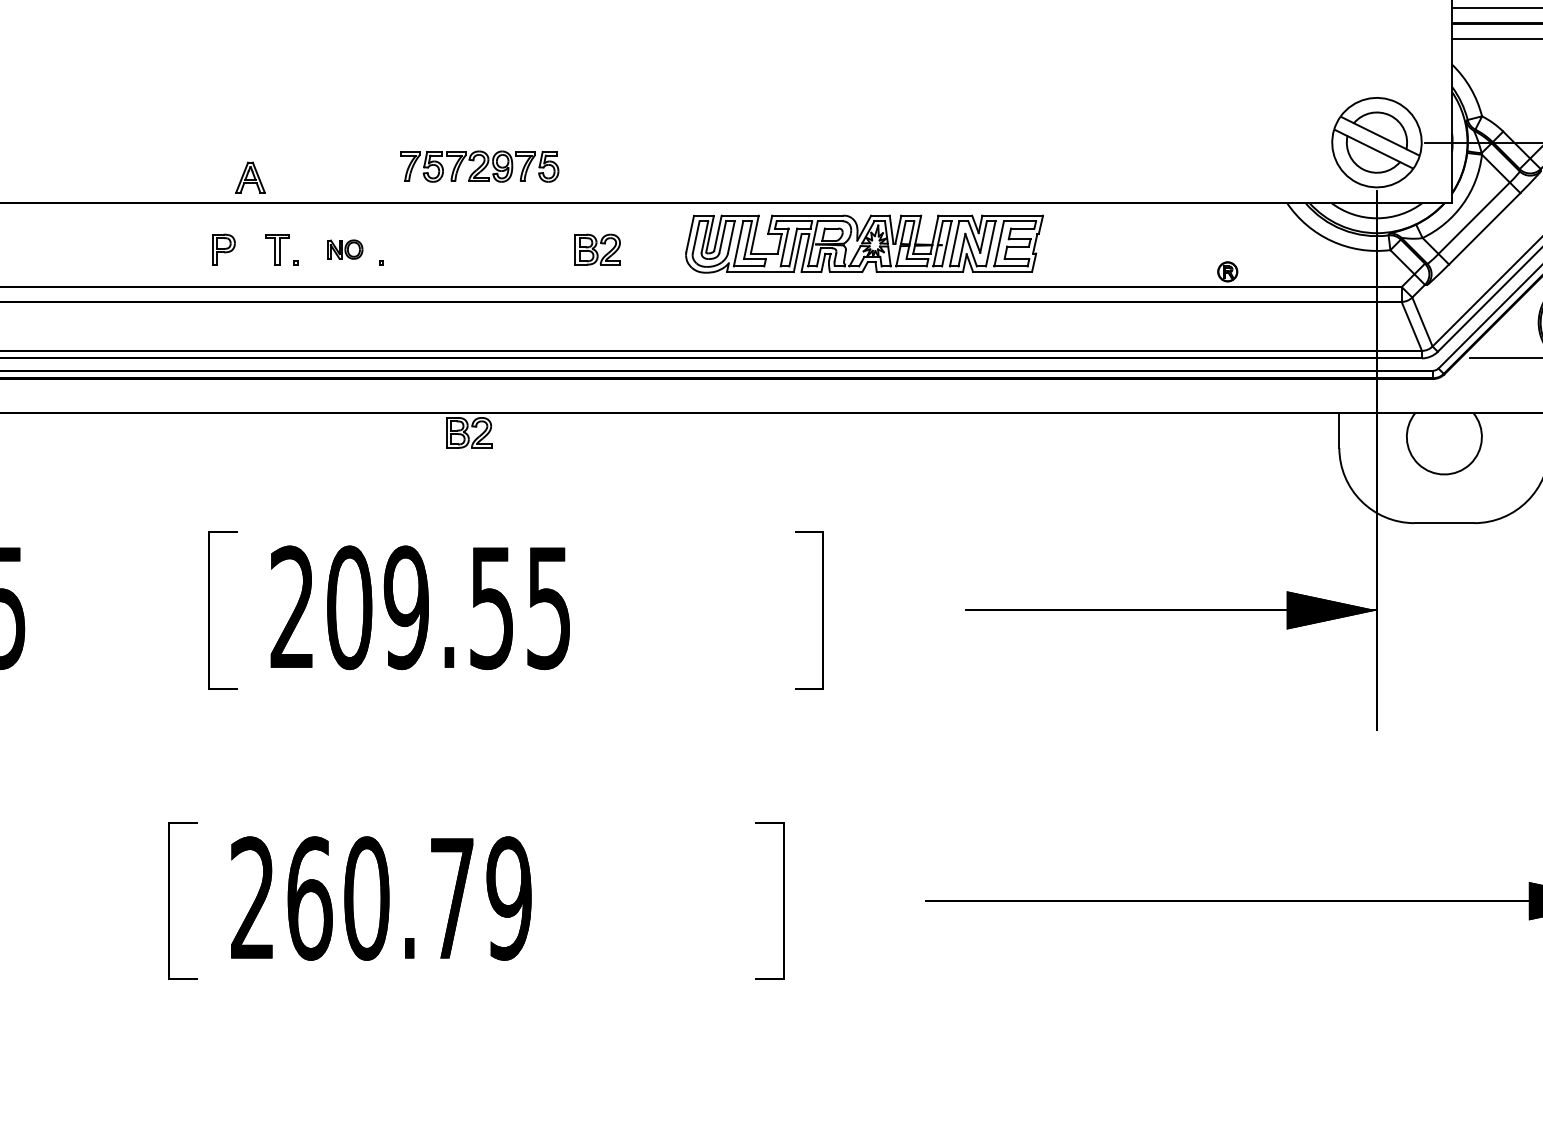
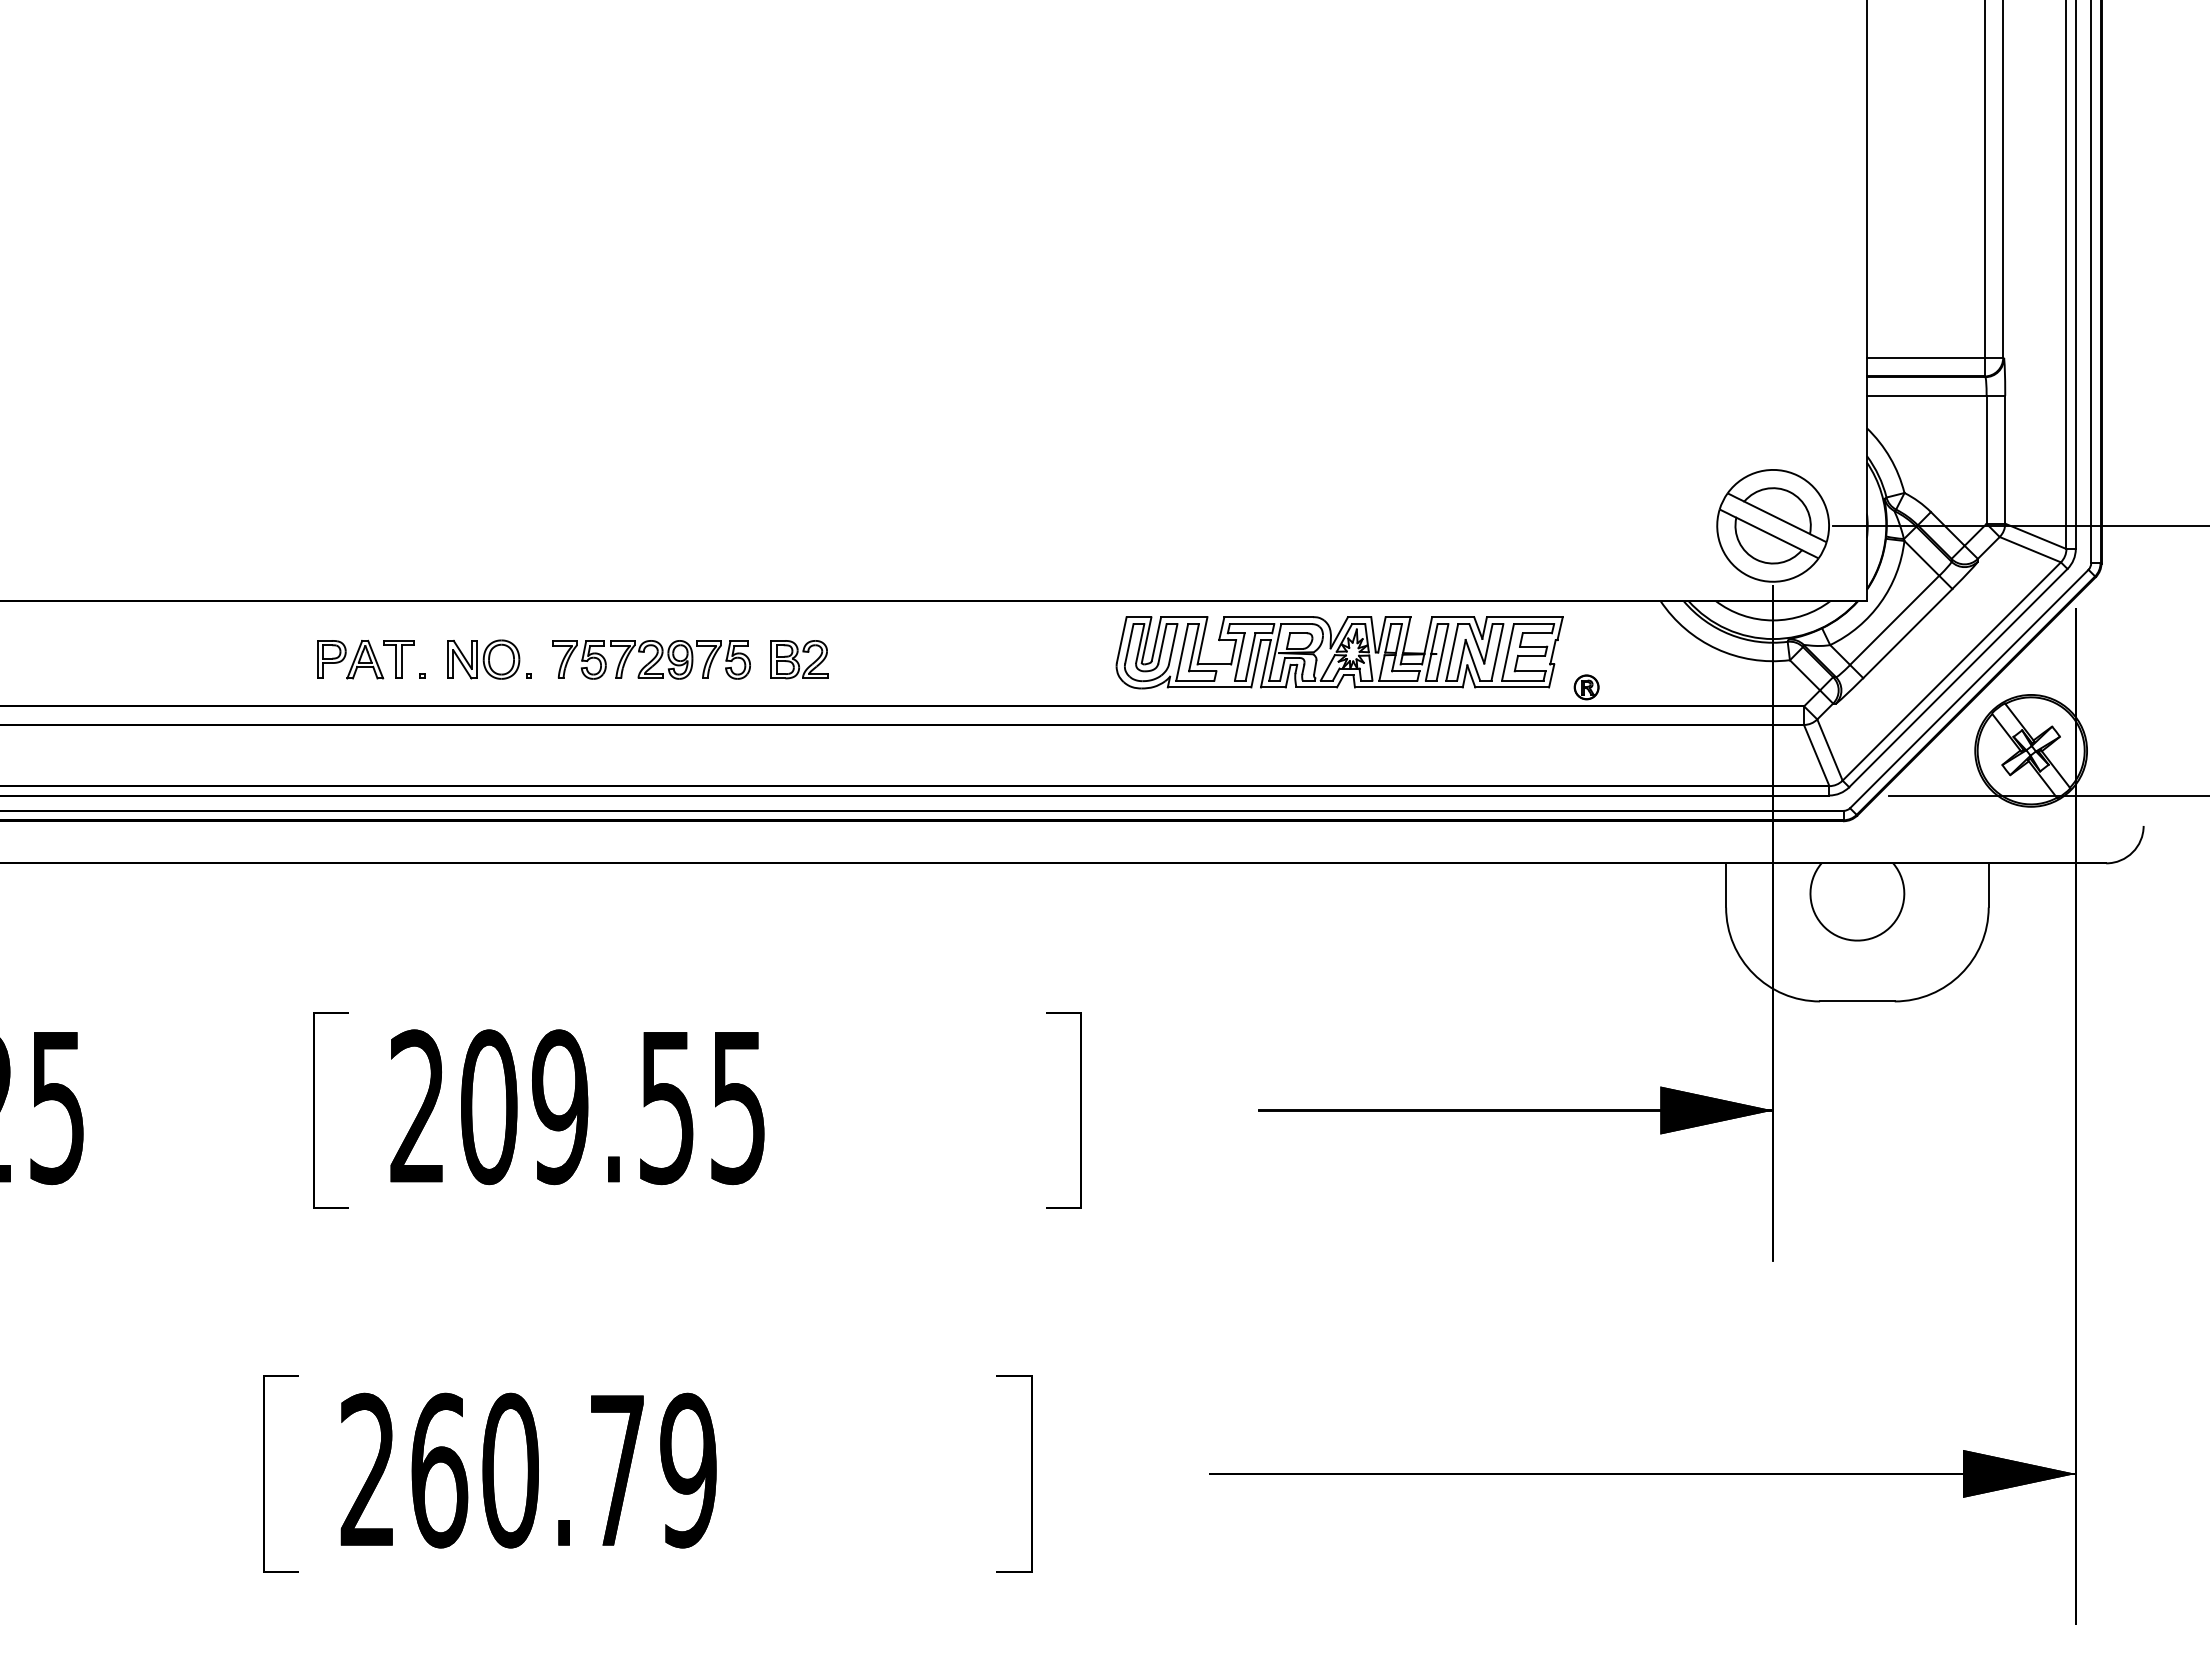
part: (479, 166) -> (651, 659), moved
part: (250, 177) -> (365, 659), moved
part: (864, 243) -> (1339, 652), moved
part: (345, 249) -> (483, 659), size x1.67
part: (469, 432) -> (638, 888), removed

